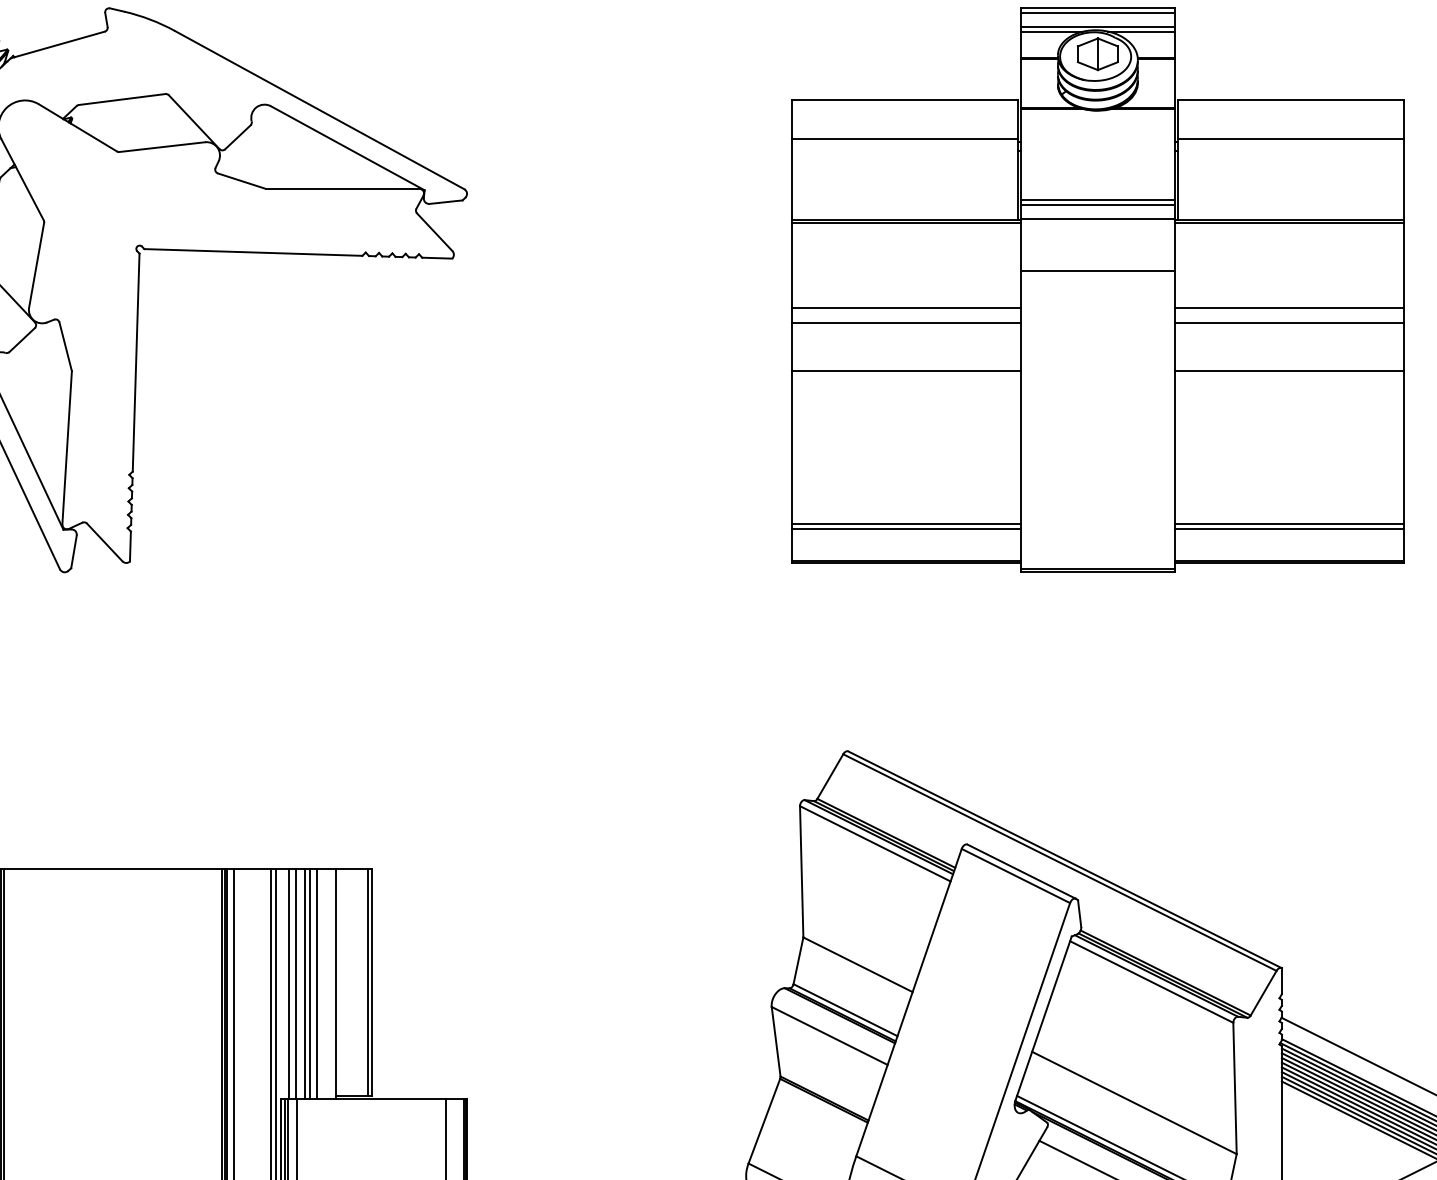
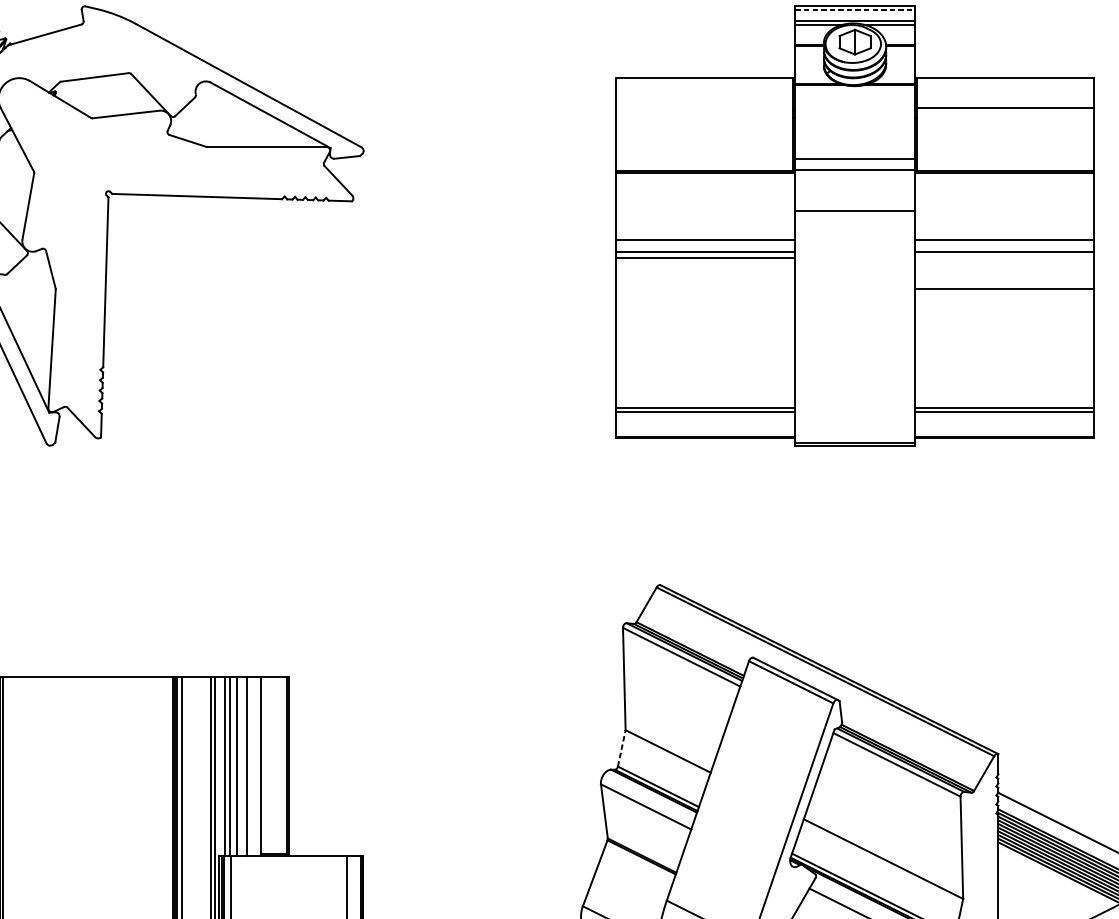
line: (1097, 12) -> (854, 9), solid -> dashed
line: (904, 139) -> (704, 108), removed
line: (1097, 199) -> (854, 155), removed
line: (906, 371) -> (705, 258), moved
line: (798, 960) -> (621, 748), solid -> dashed
line: (310, 984) -> (241, 766), removed

